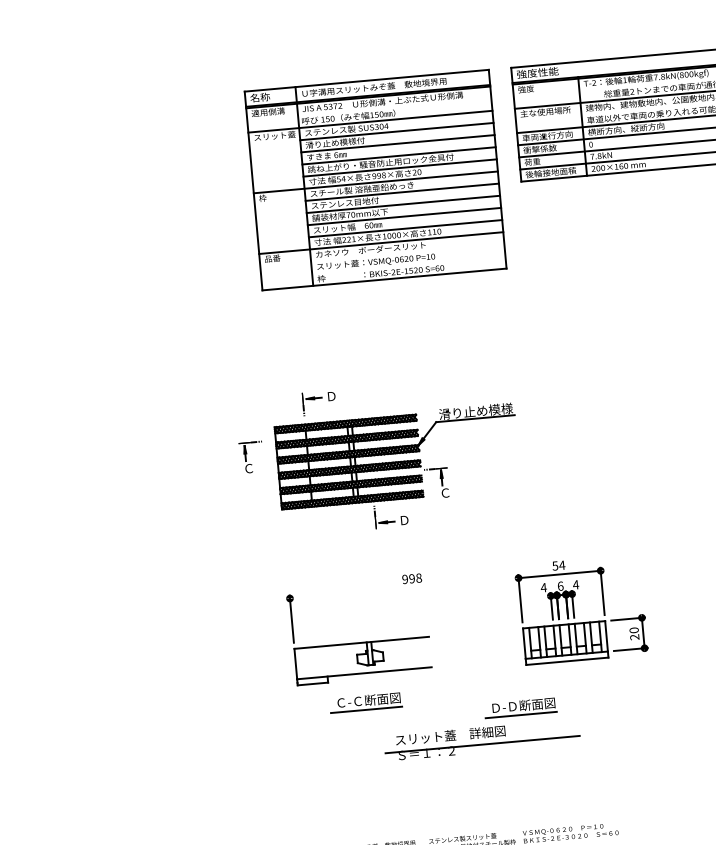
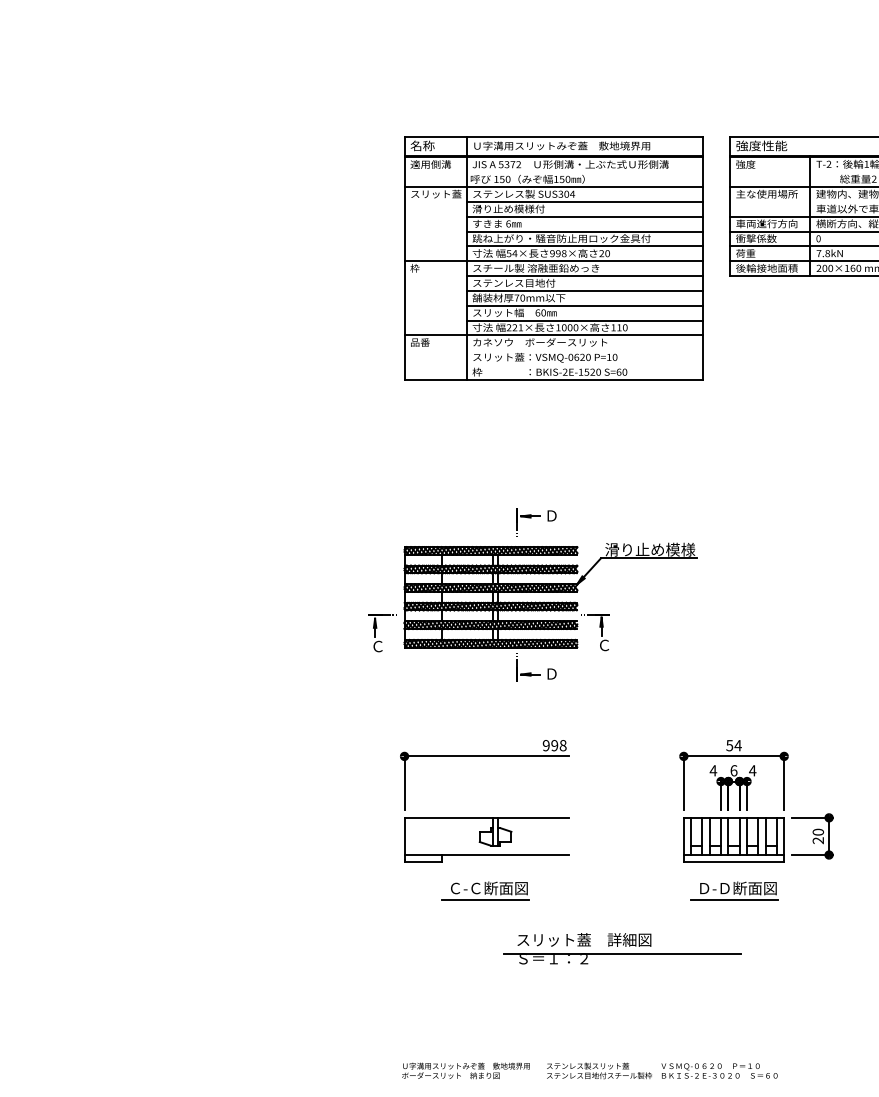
part: (319, 402) -> (536, 522), moved
part: (246, 458) -> (375, 633), moved
line: (357, 592) -> (486, 756), added
part: (520, 707) -> (734, 890), moved

